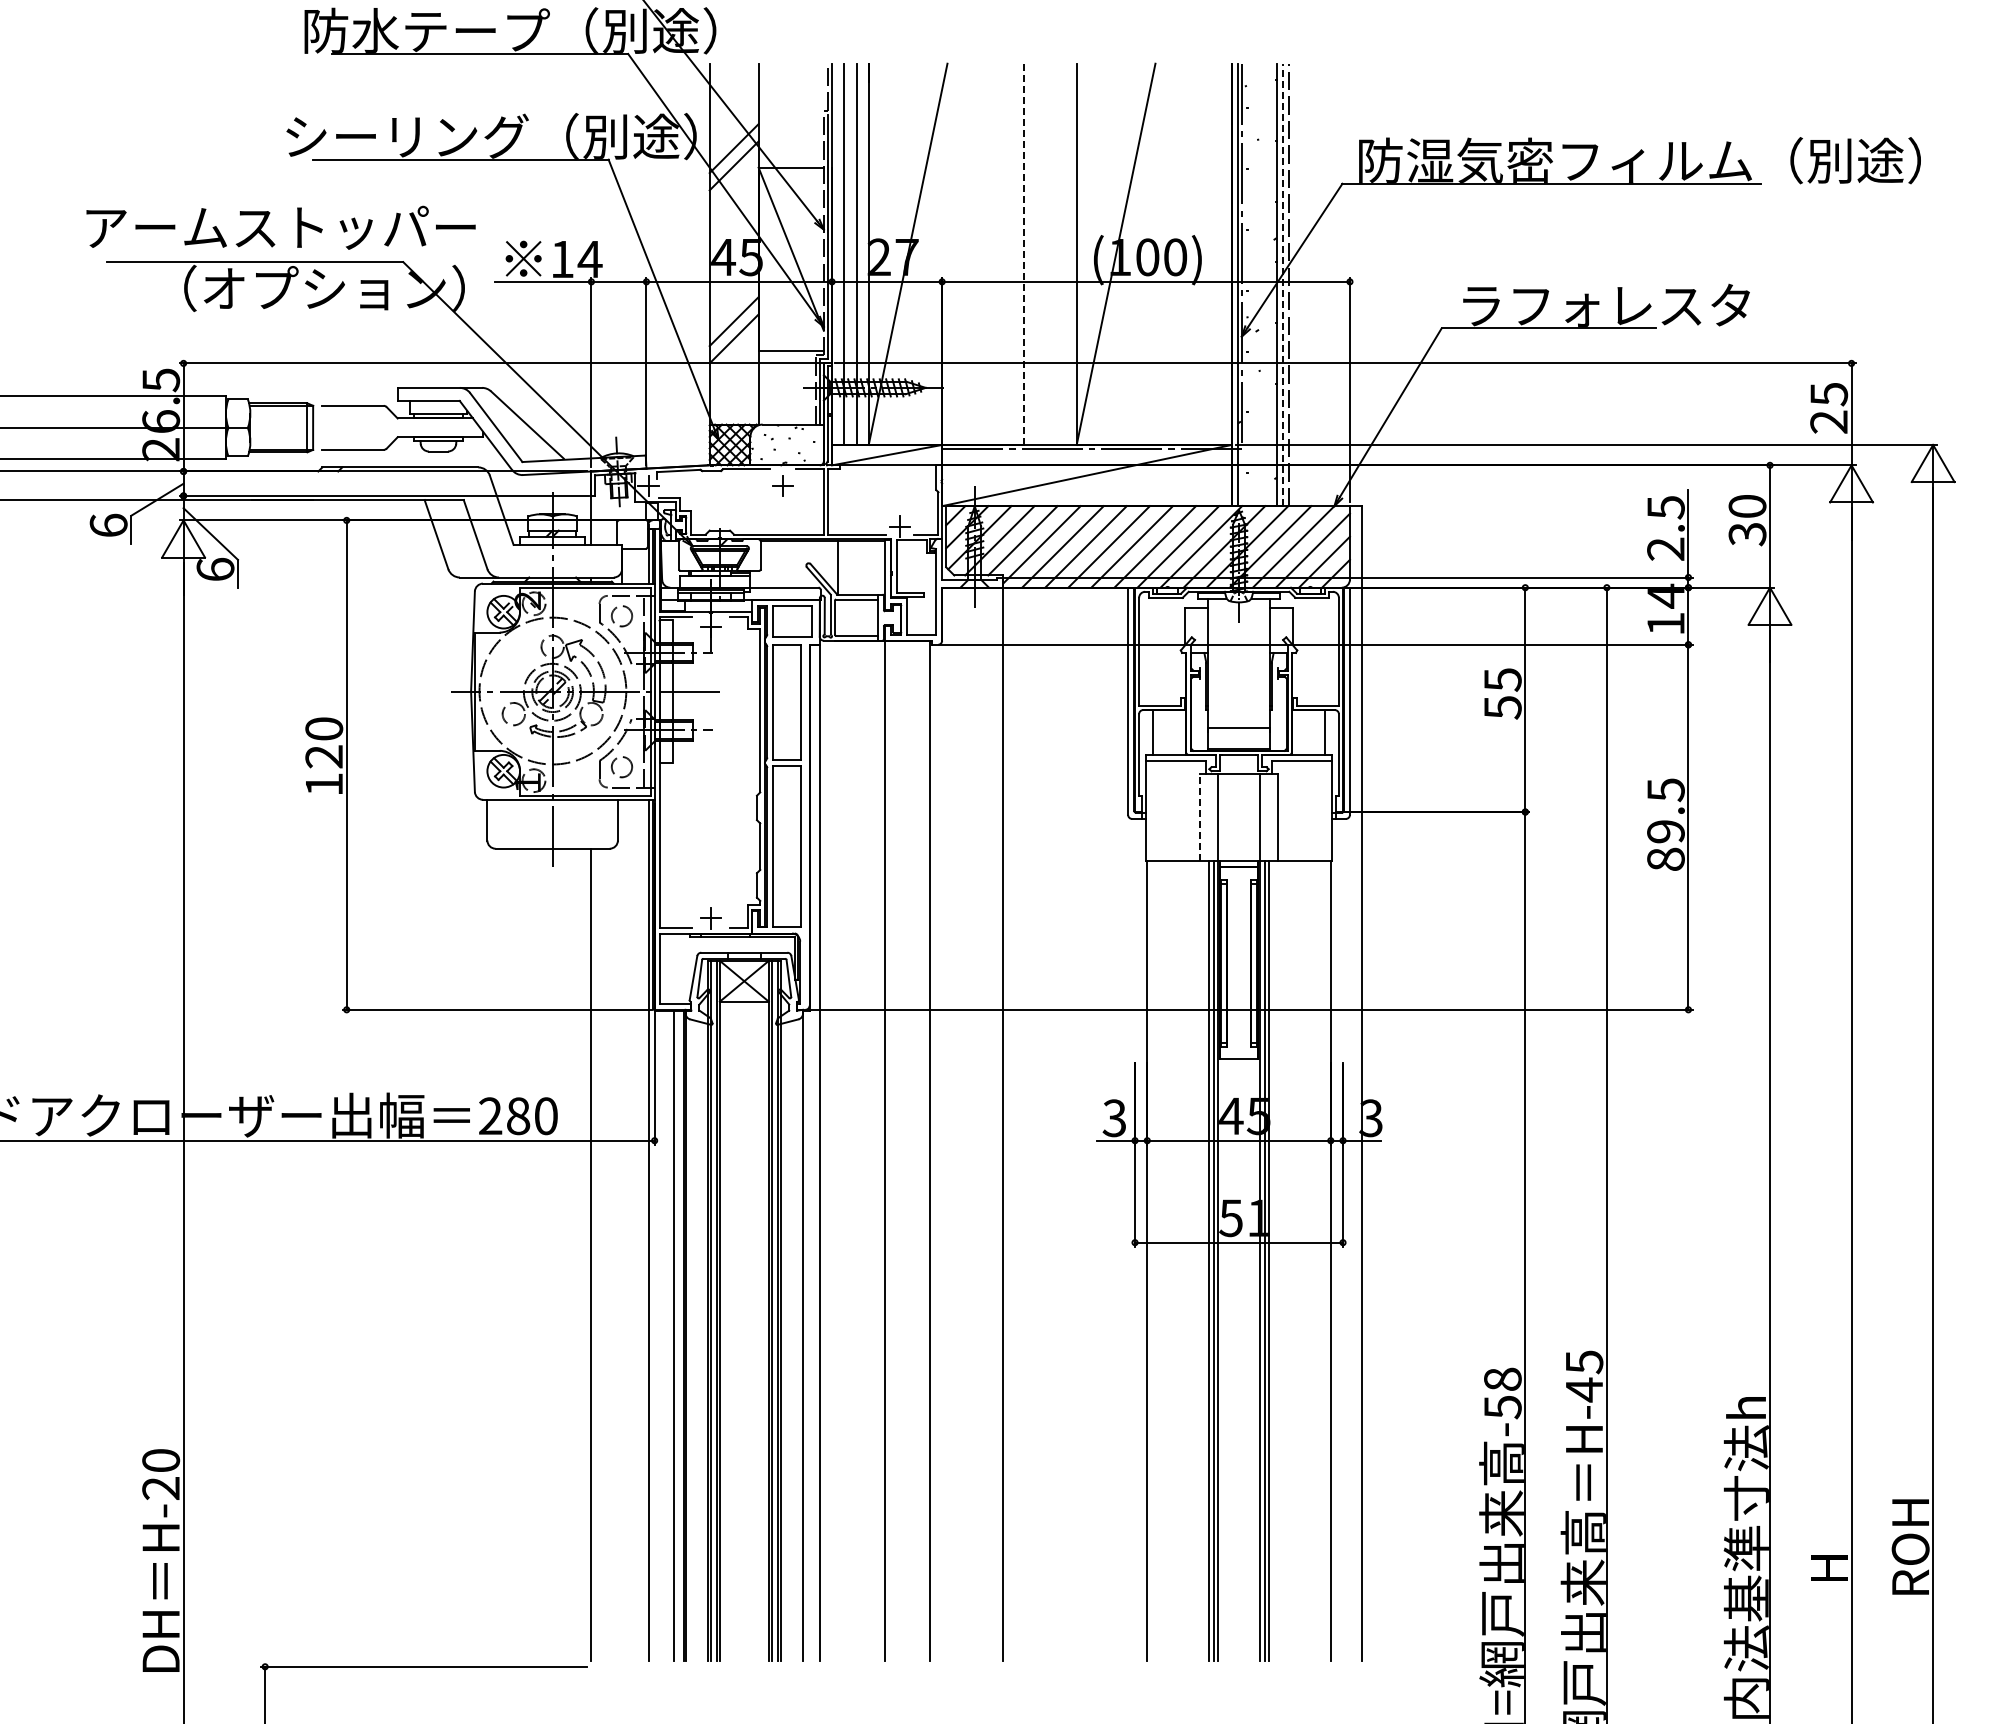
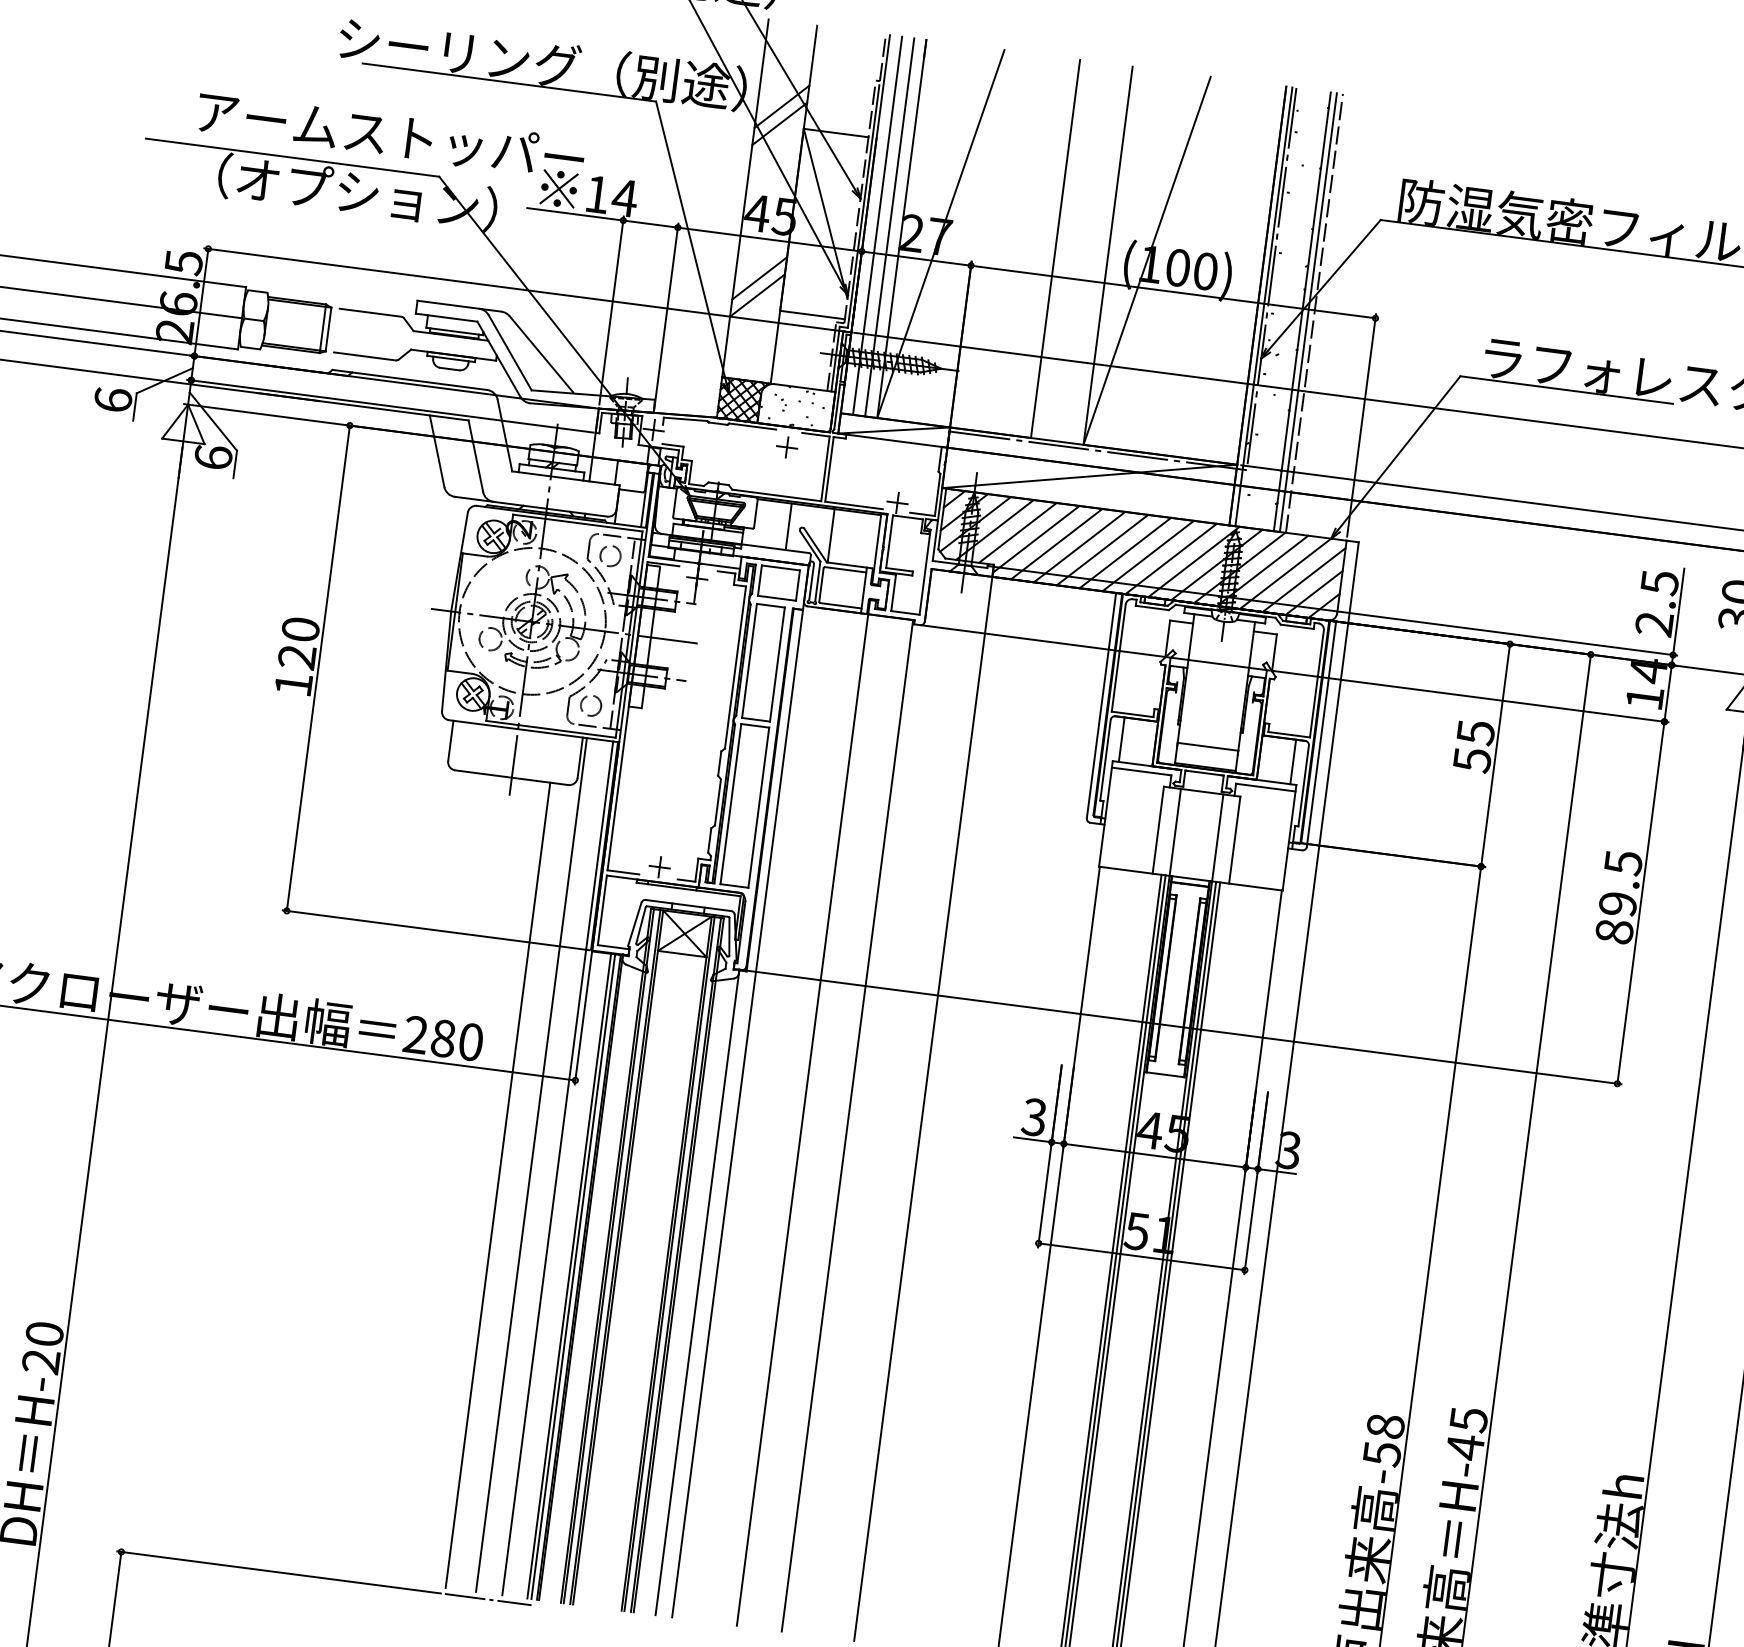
text: (280, 227) -> (390, 135), moved
line: (1023, 254) -> (1055, 249), dashed -> solid
line: (1282, 284) -> (1308, 312), dashed -> solid
line: (794, 563) -> (788, 526), added
line: (1200, 817) -> (1158, 830), dashed -> solid
line: (622, 1229) -> (532, 1164), added
line: (677, 1335) -> (572, 1276), added
line: (634, 1666) -> (487, 1599), added

